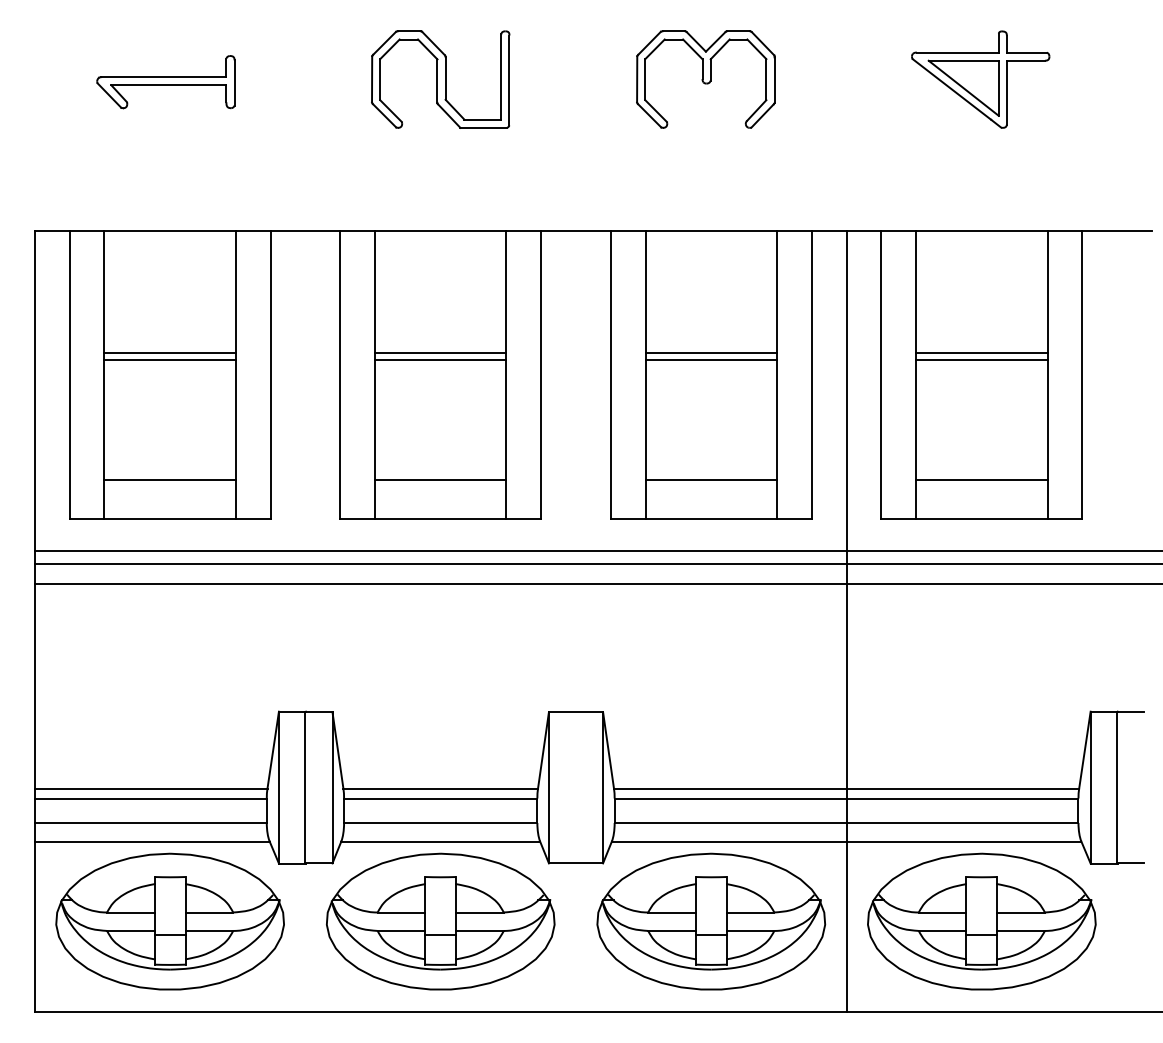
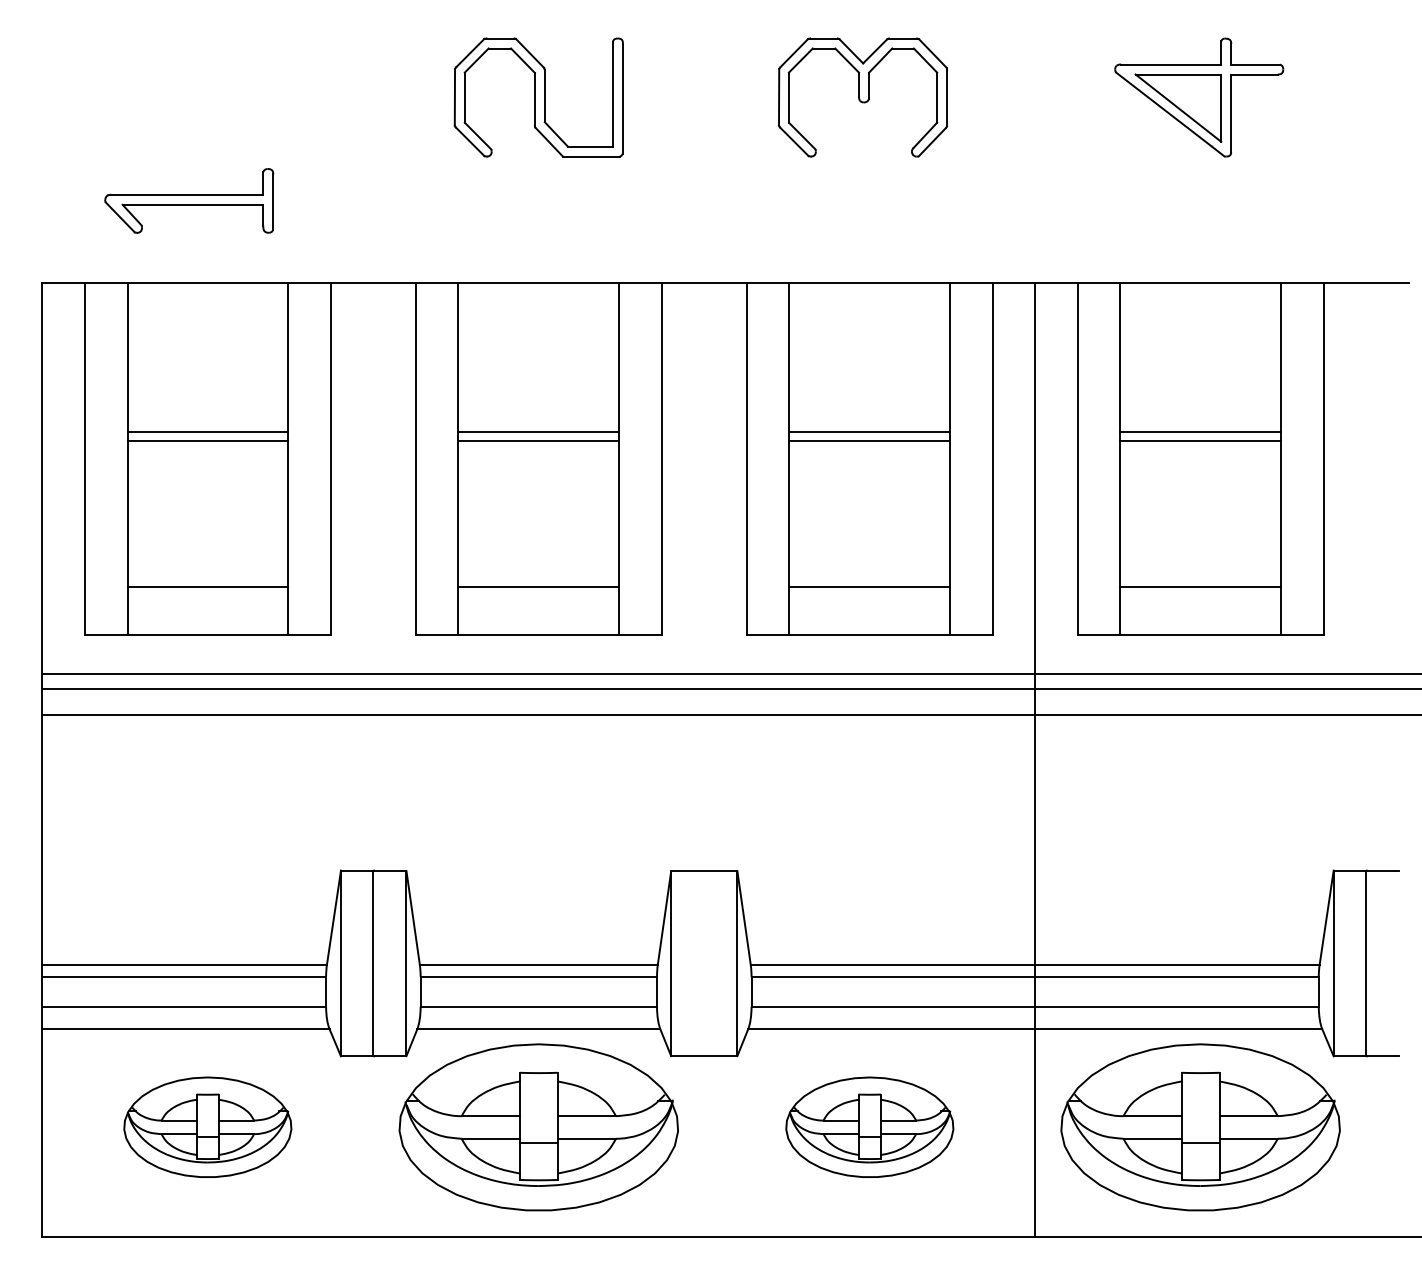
part: (165, 82) -> (188, 201), moved
part: (169, 921) -> (207, 1127), size x0.6
part: (711, 921) -> (869, 1127), size x0.6

